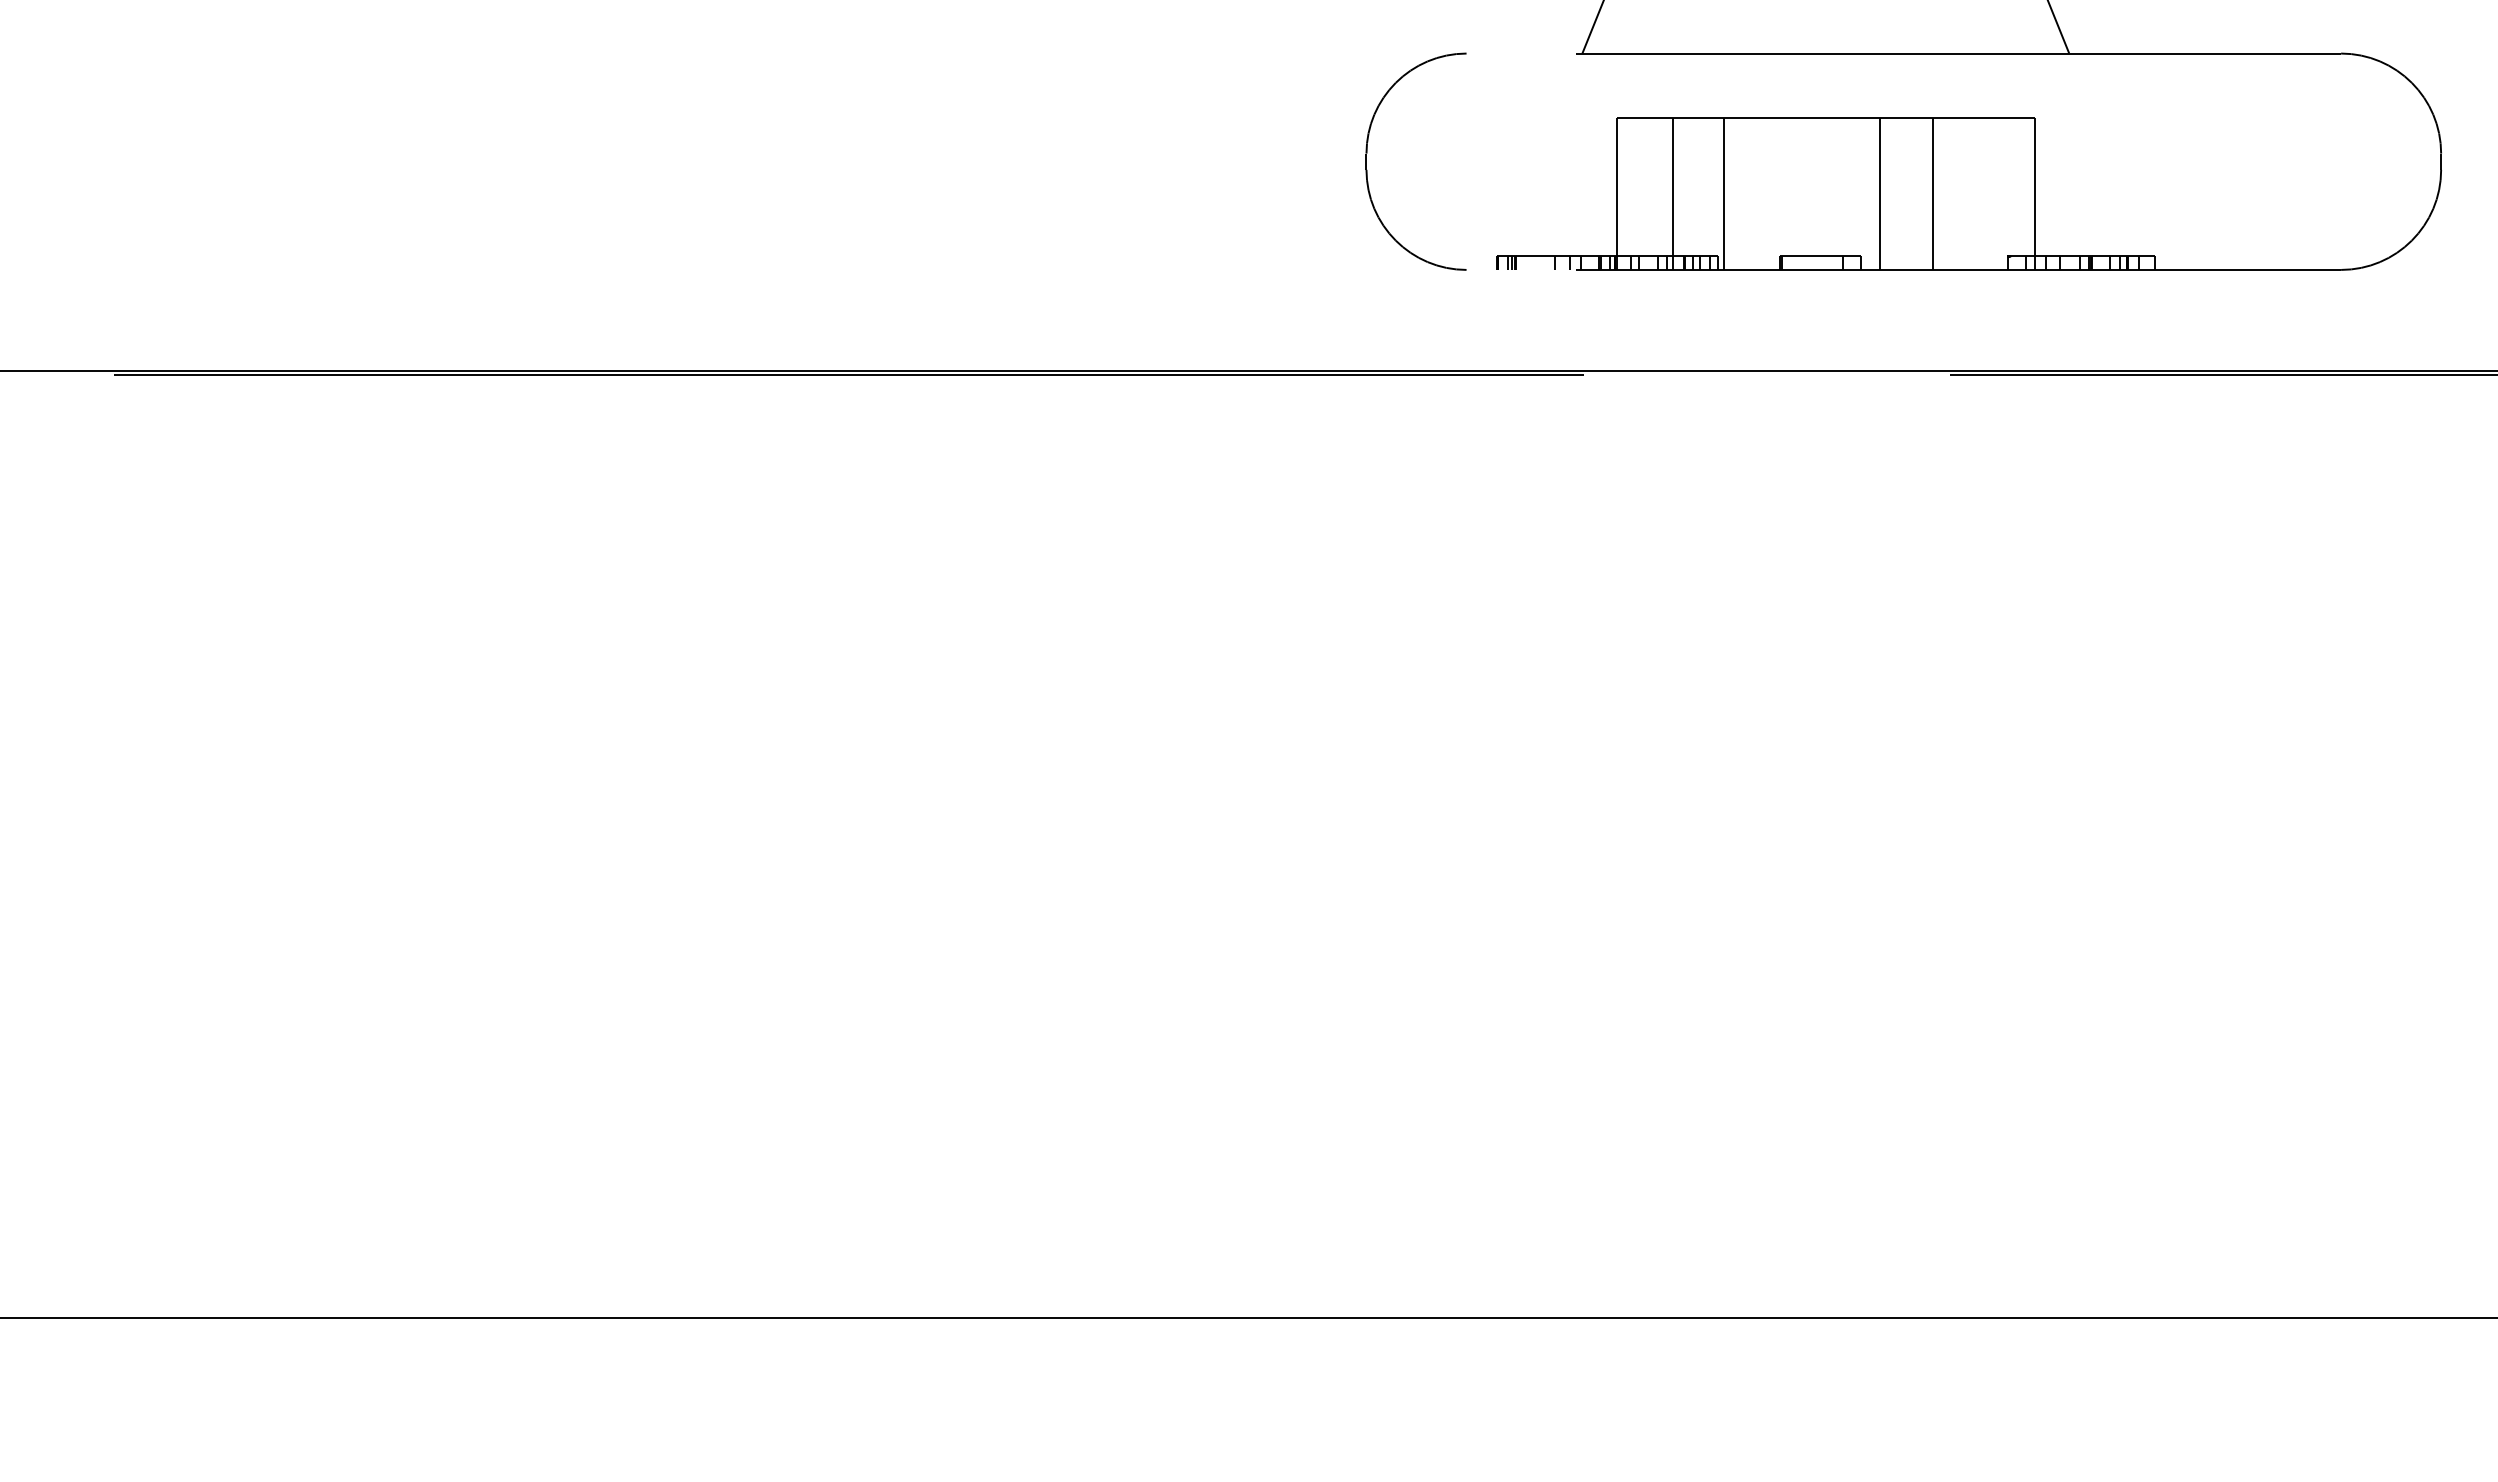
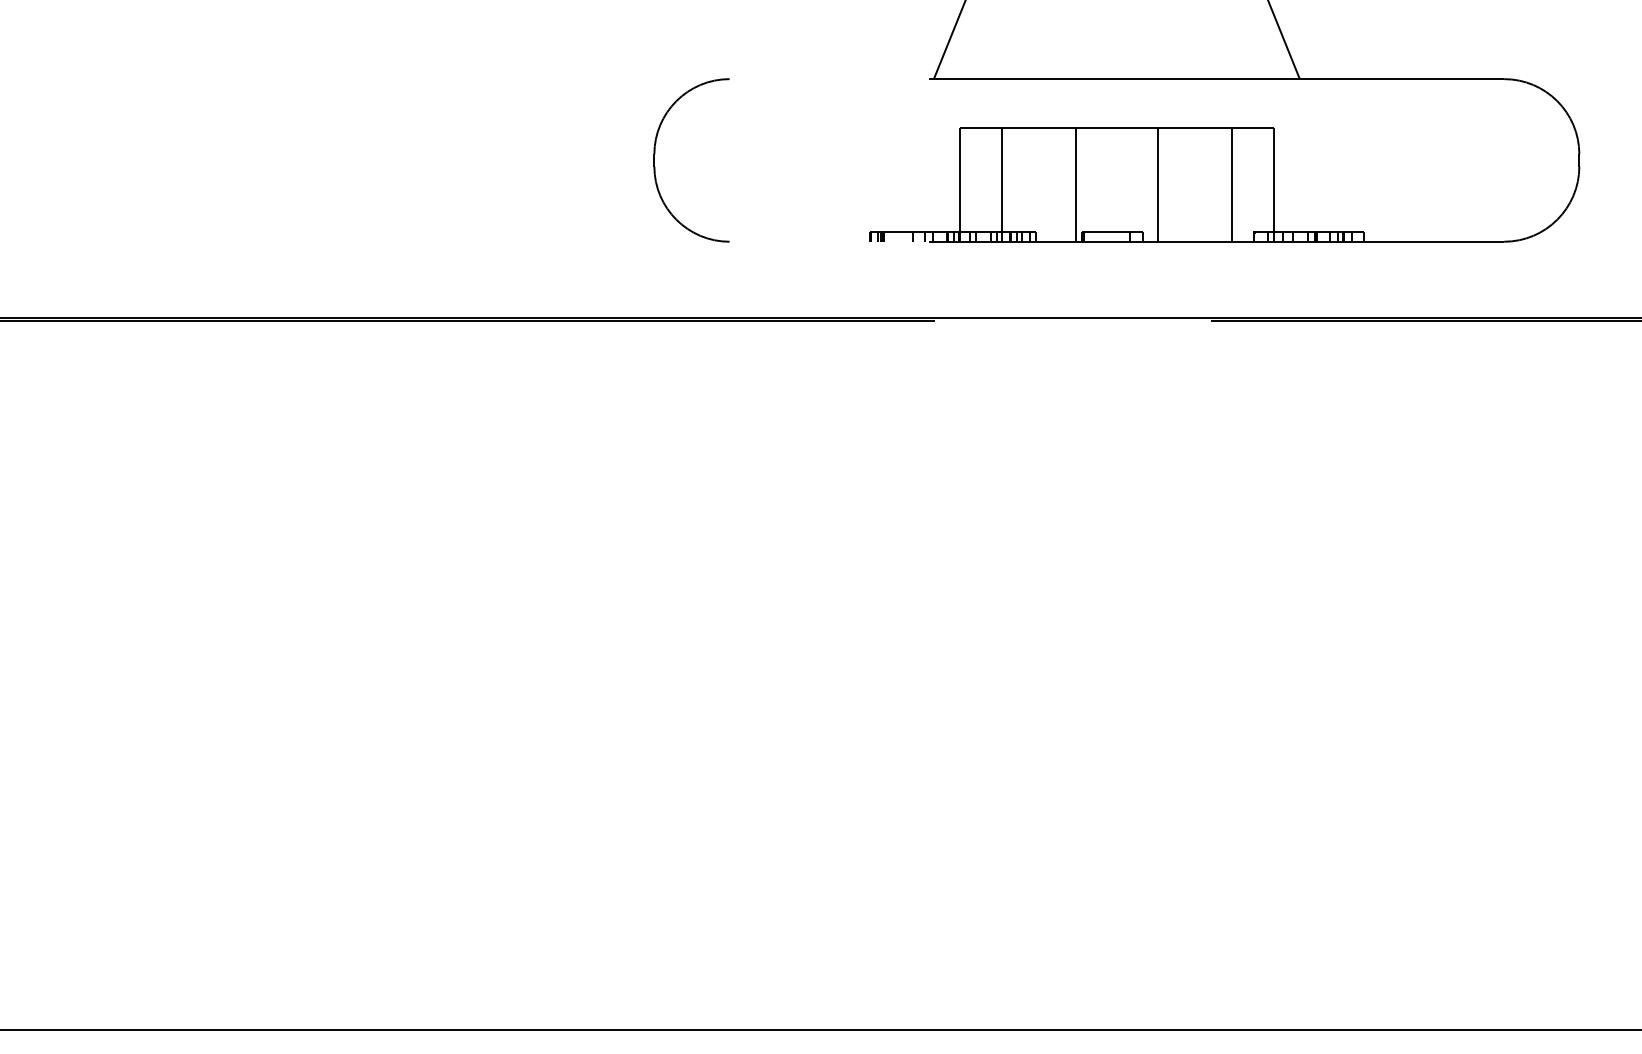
part: (1367, 153) -> (655, 154), moved
line: (1723, 193) -> (1076, 184), moved
line: (1932, 193) -> (1231, 184), moved

